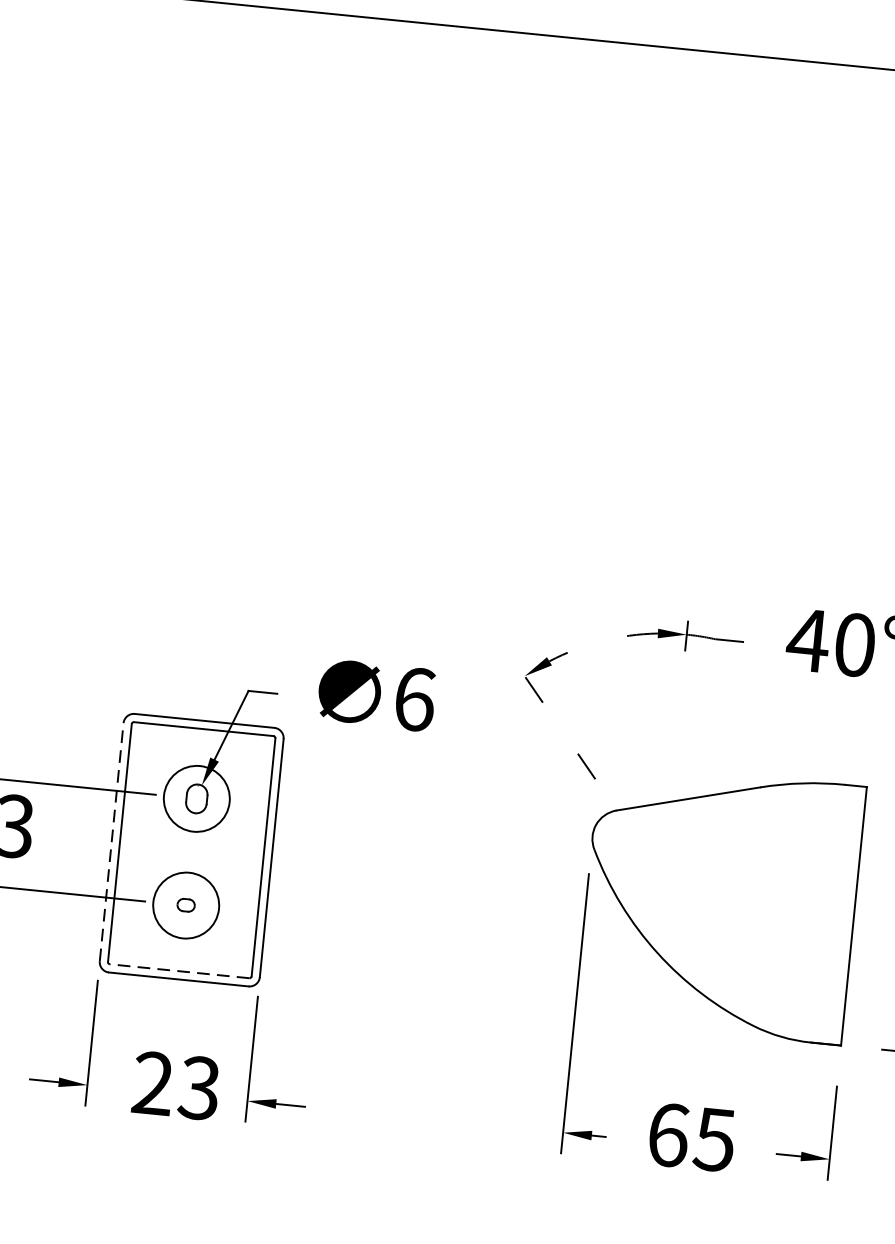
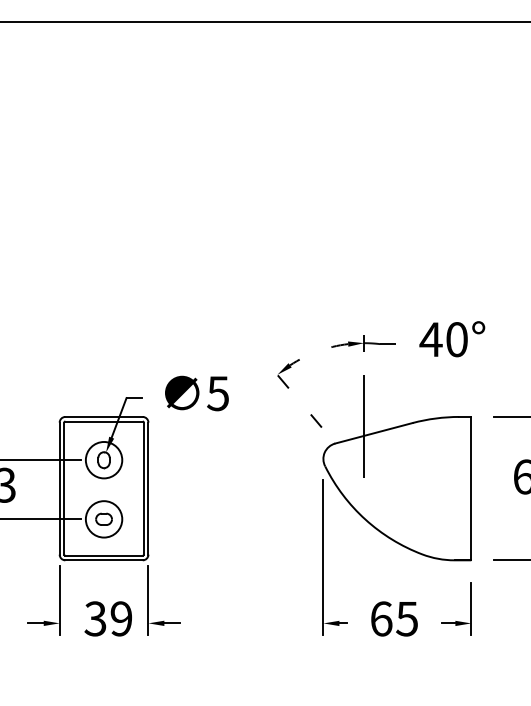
text: (415, 699) -> (218, 393), 6 -> 5
line: (672, 785) -> (364, 426), added
line: (111, 841) -> (59, 488), dashed -> solid
part: (185, 903) -> (103, 518), size x1.67
line: (180, 970) -> (104, 555), dashed -> solid
text: (174, 1084) -> (107, 618), 23 -> 39

